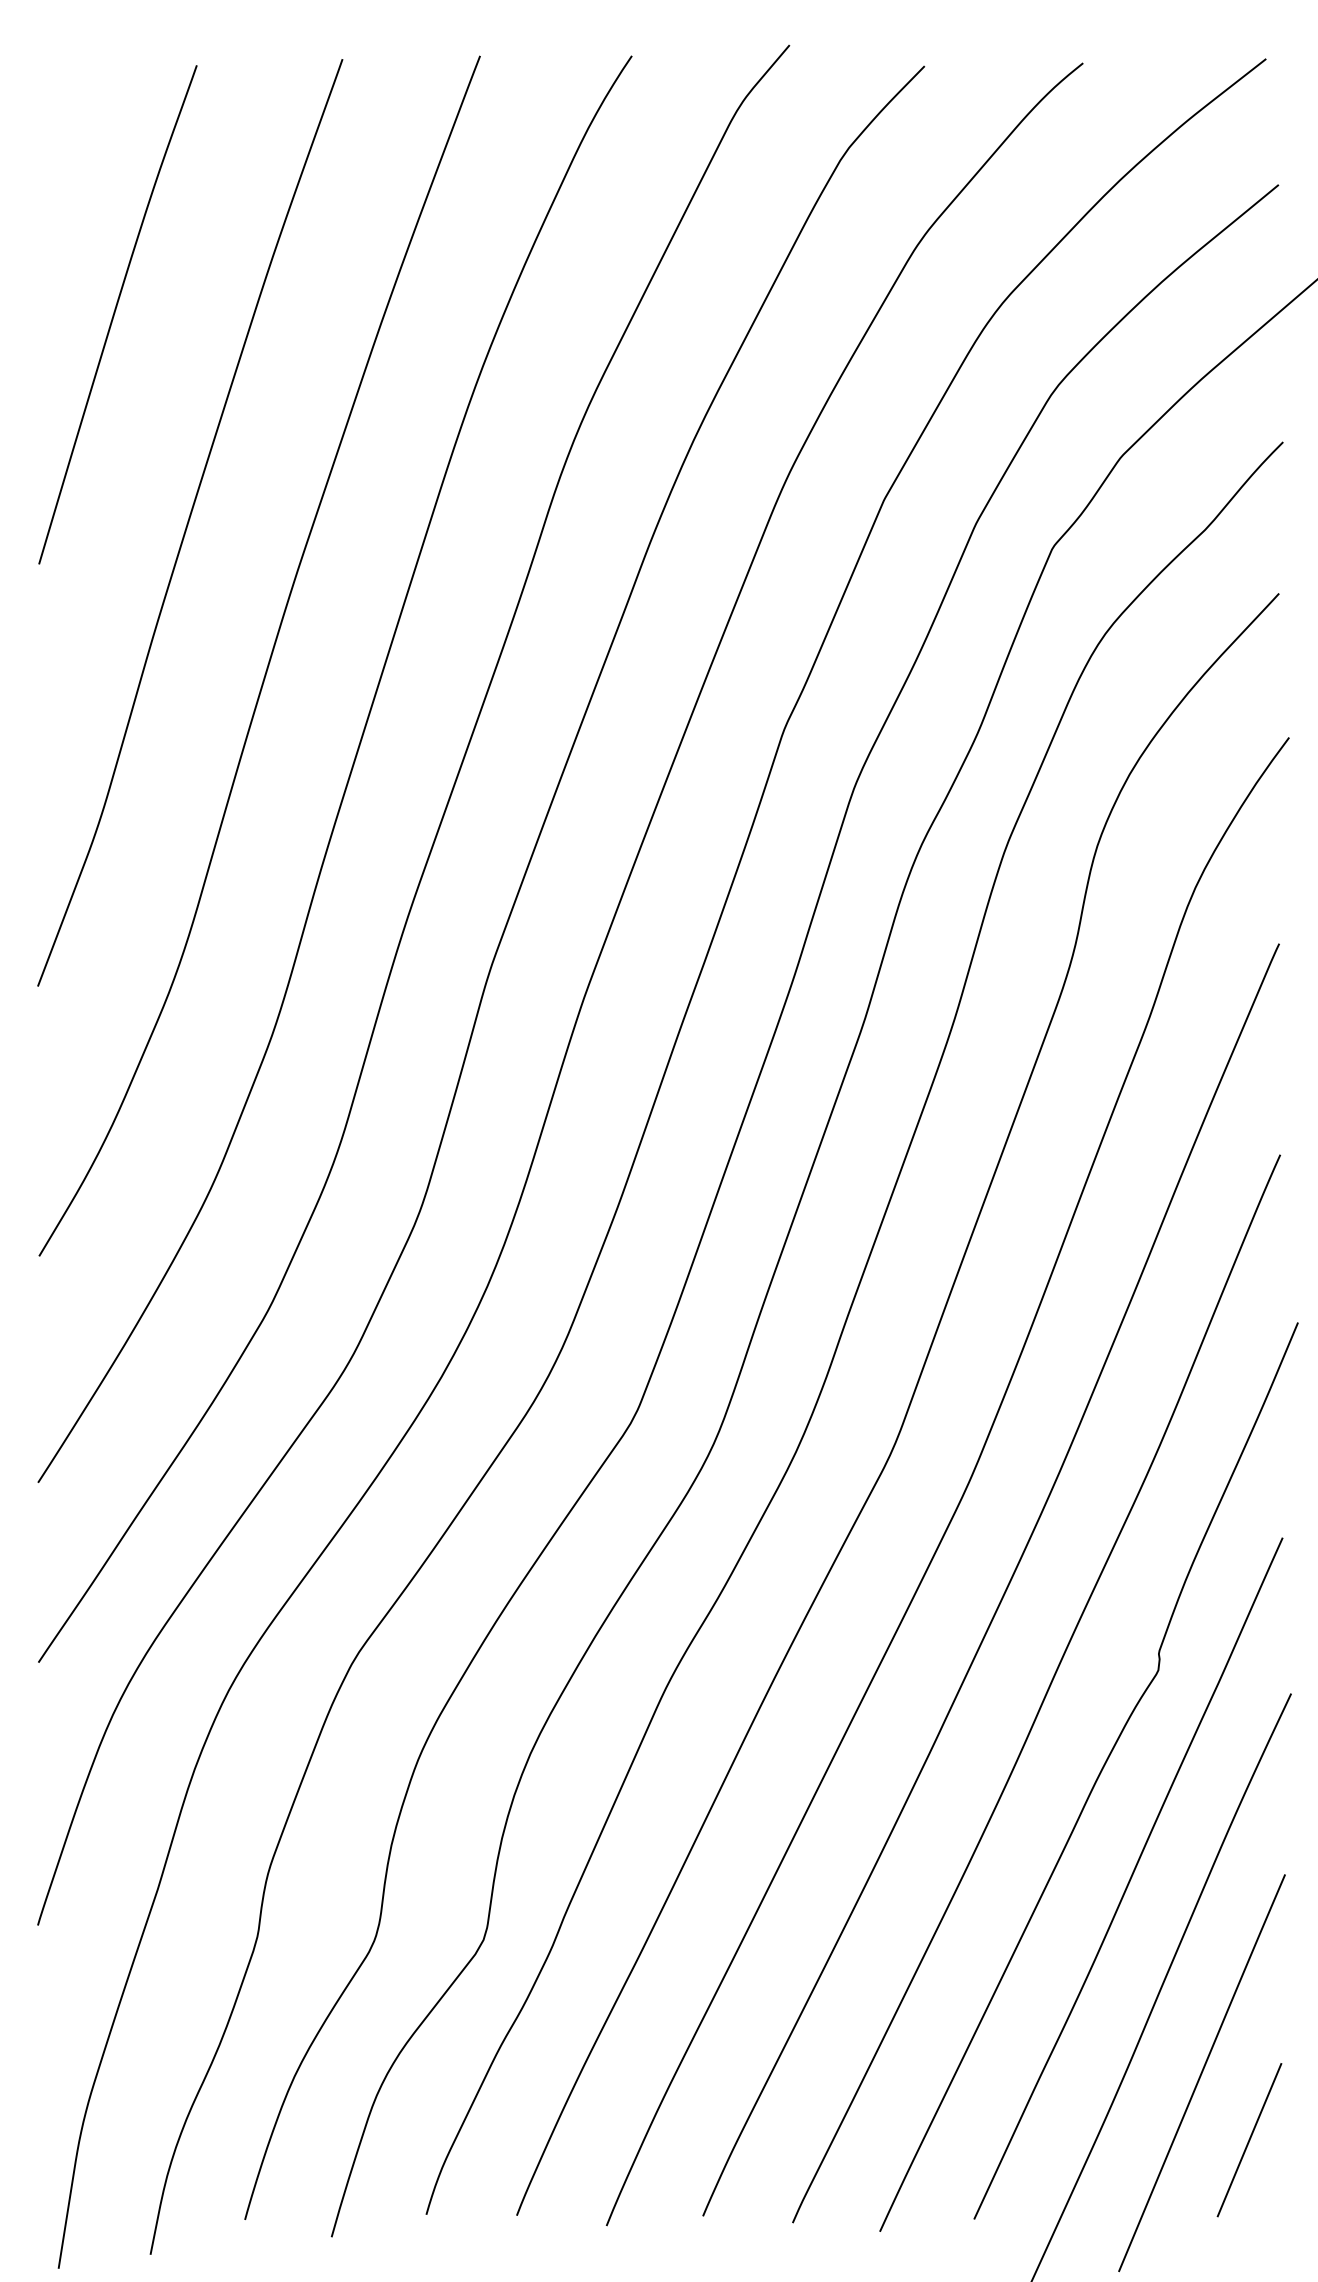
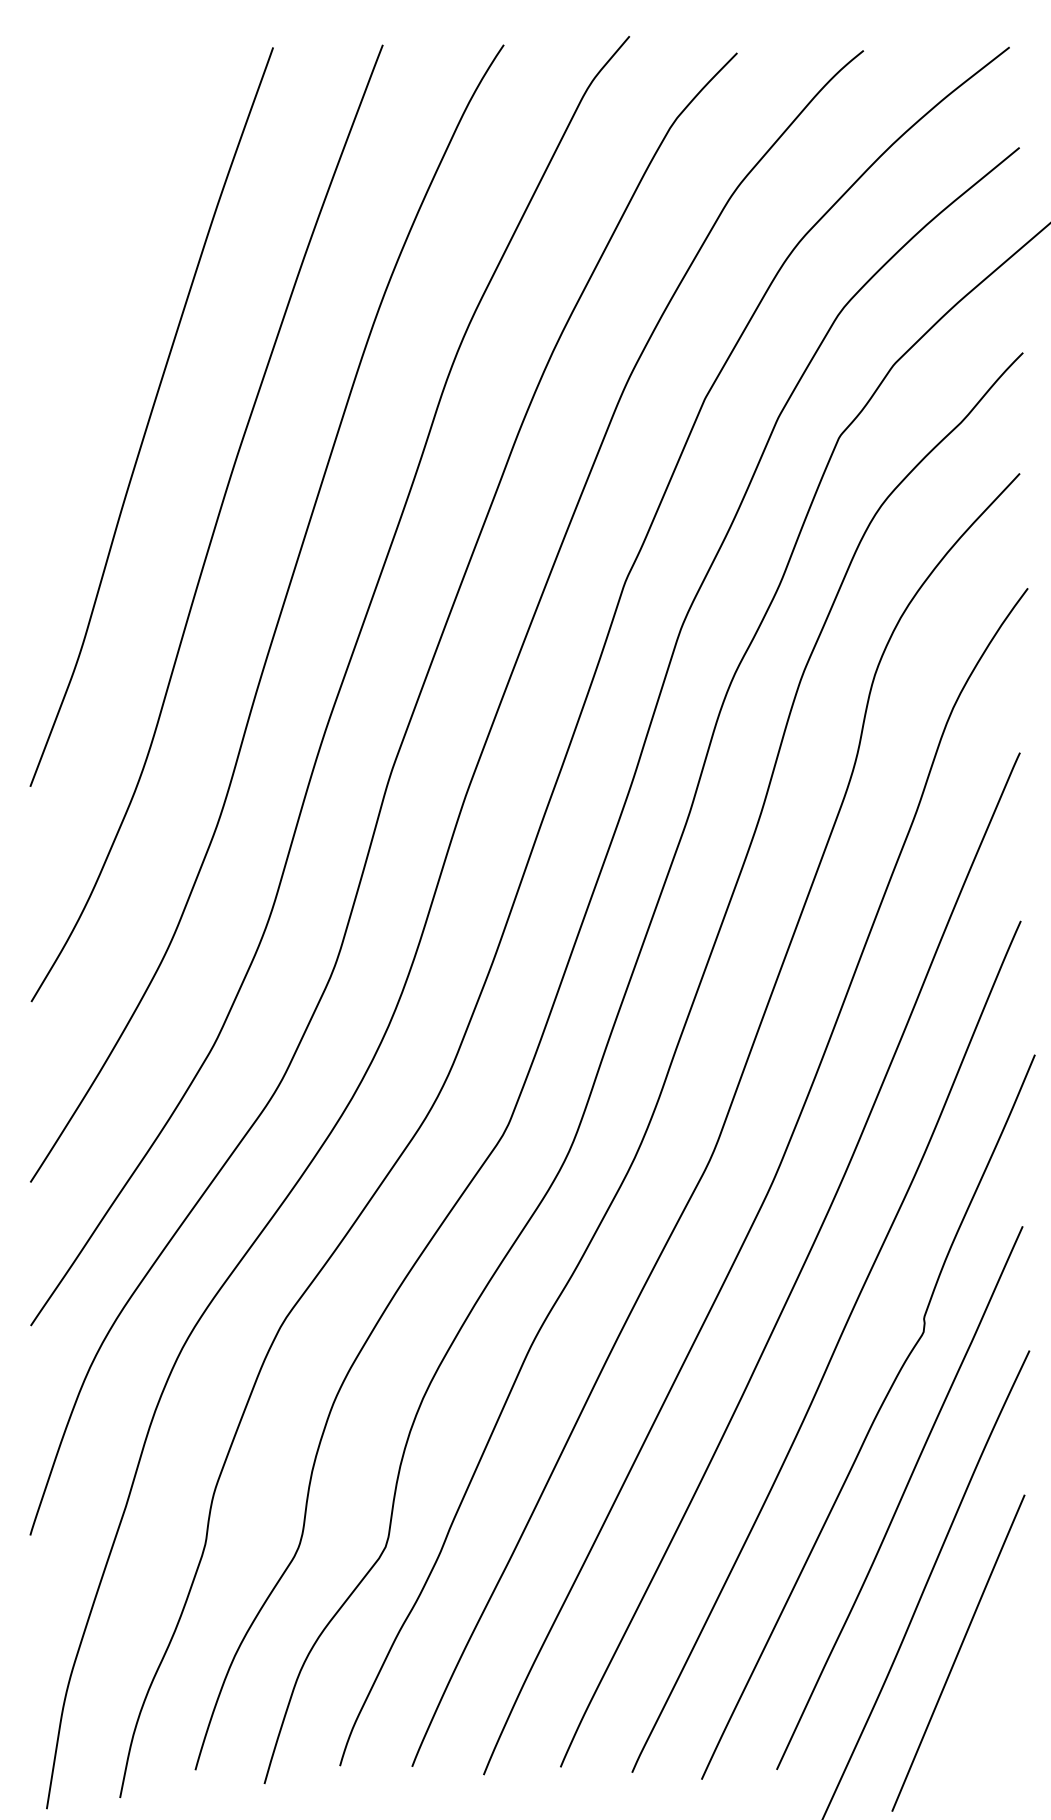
curve: (115, 313) -> (92, 250), removed
line: (1249, 2140) -> (996, 1706), removed

